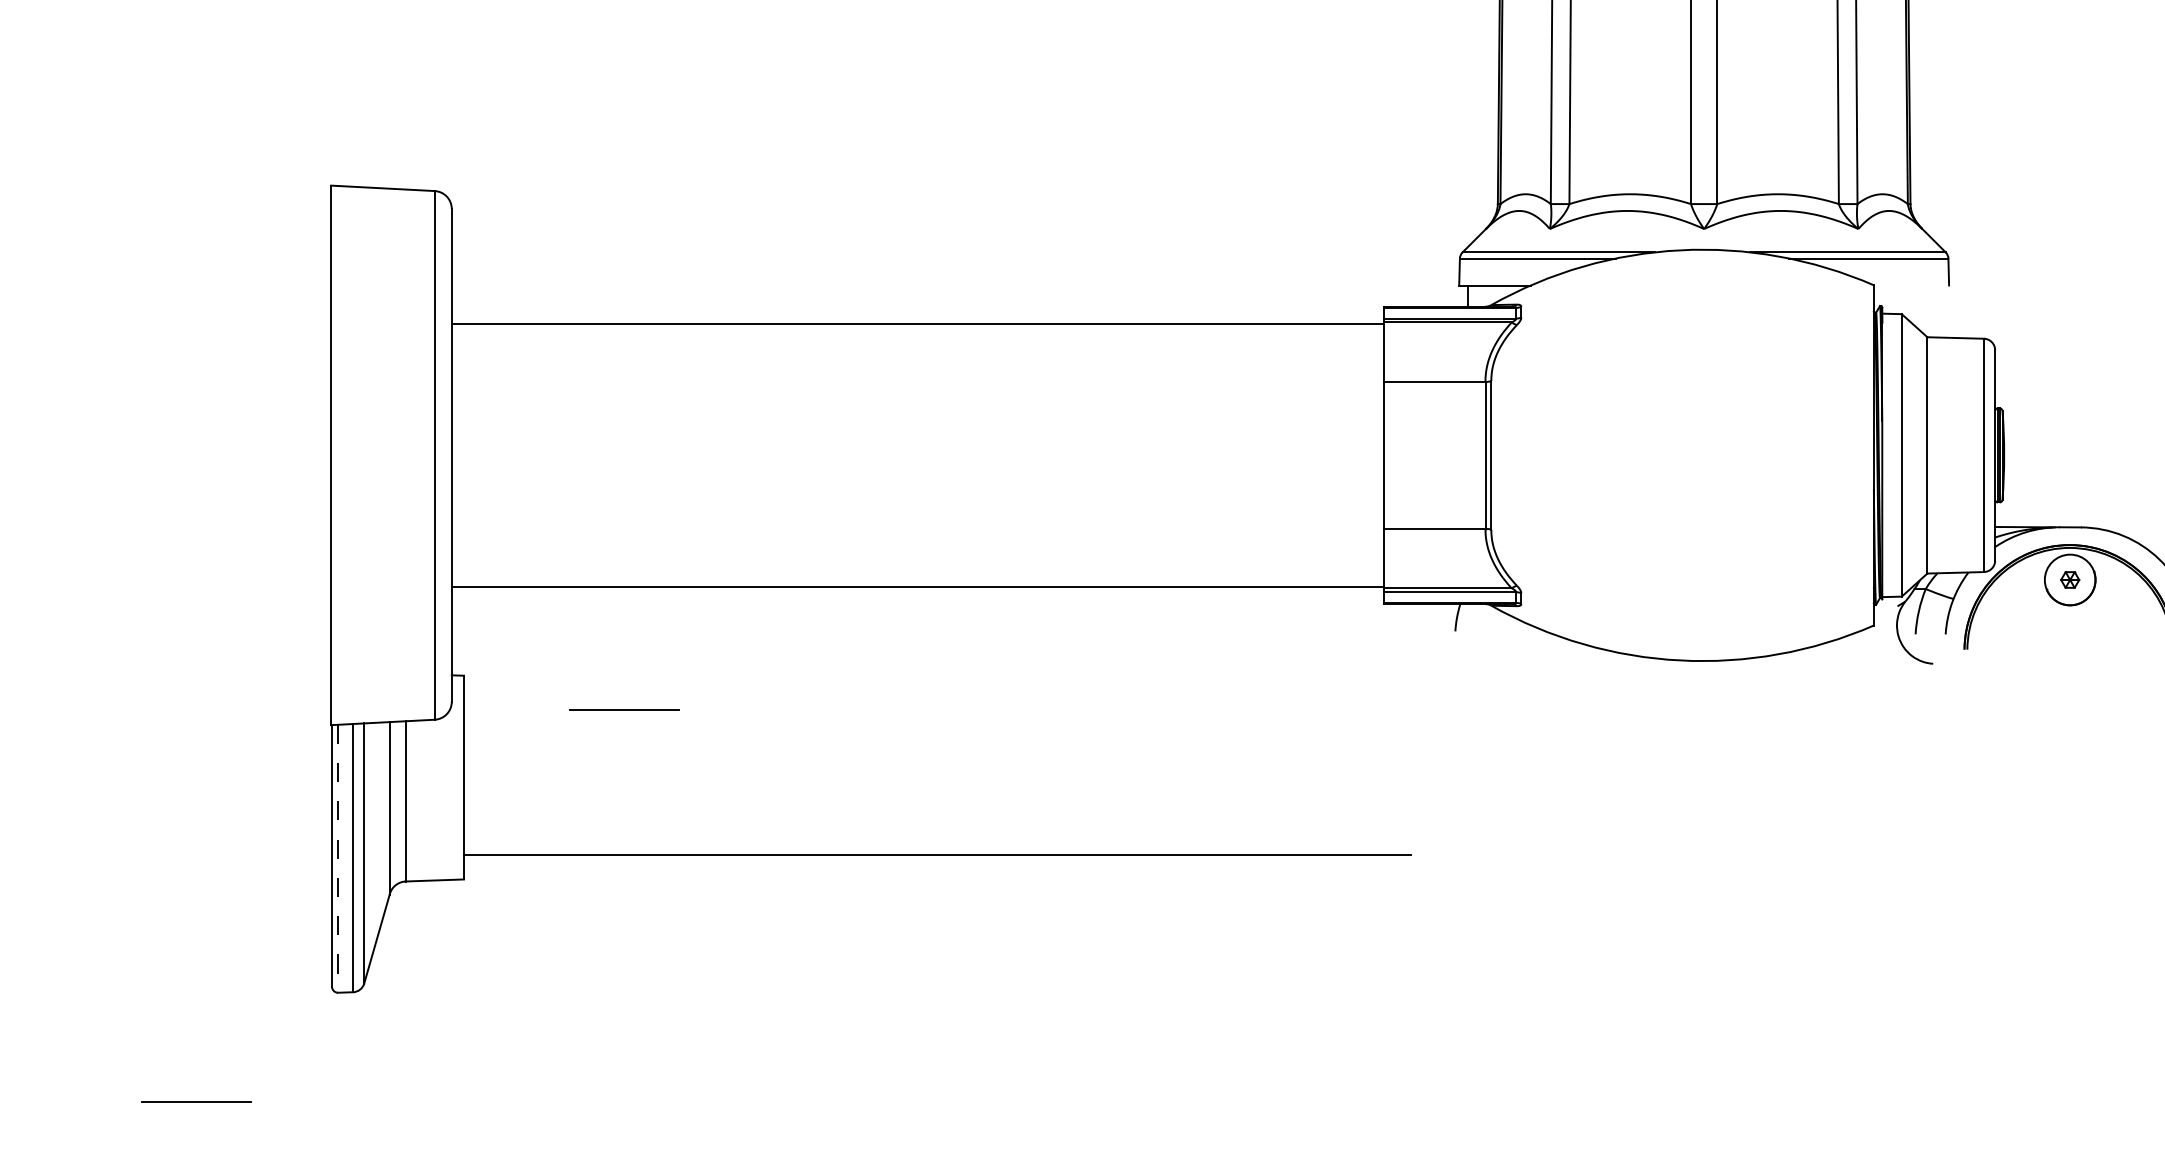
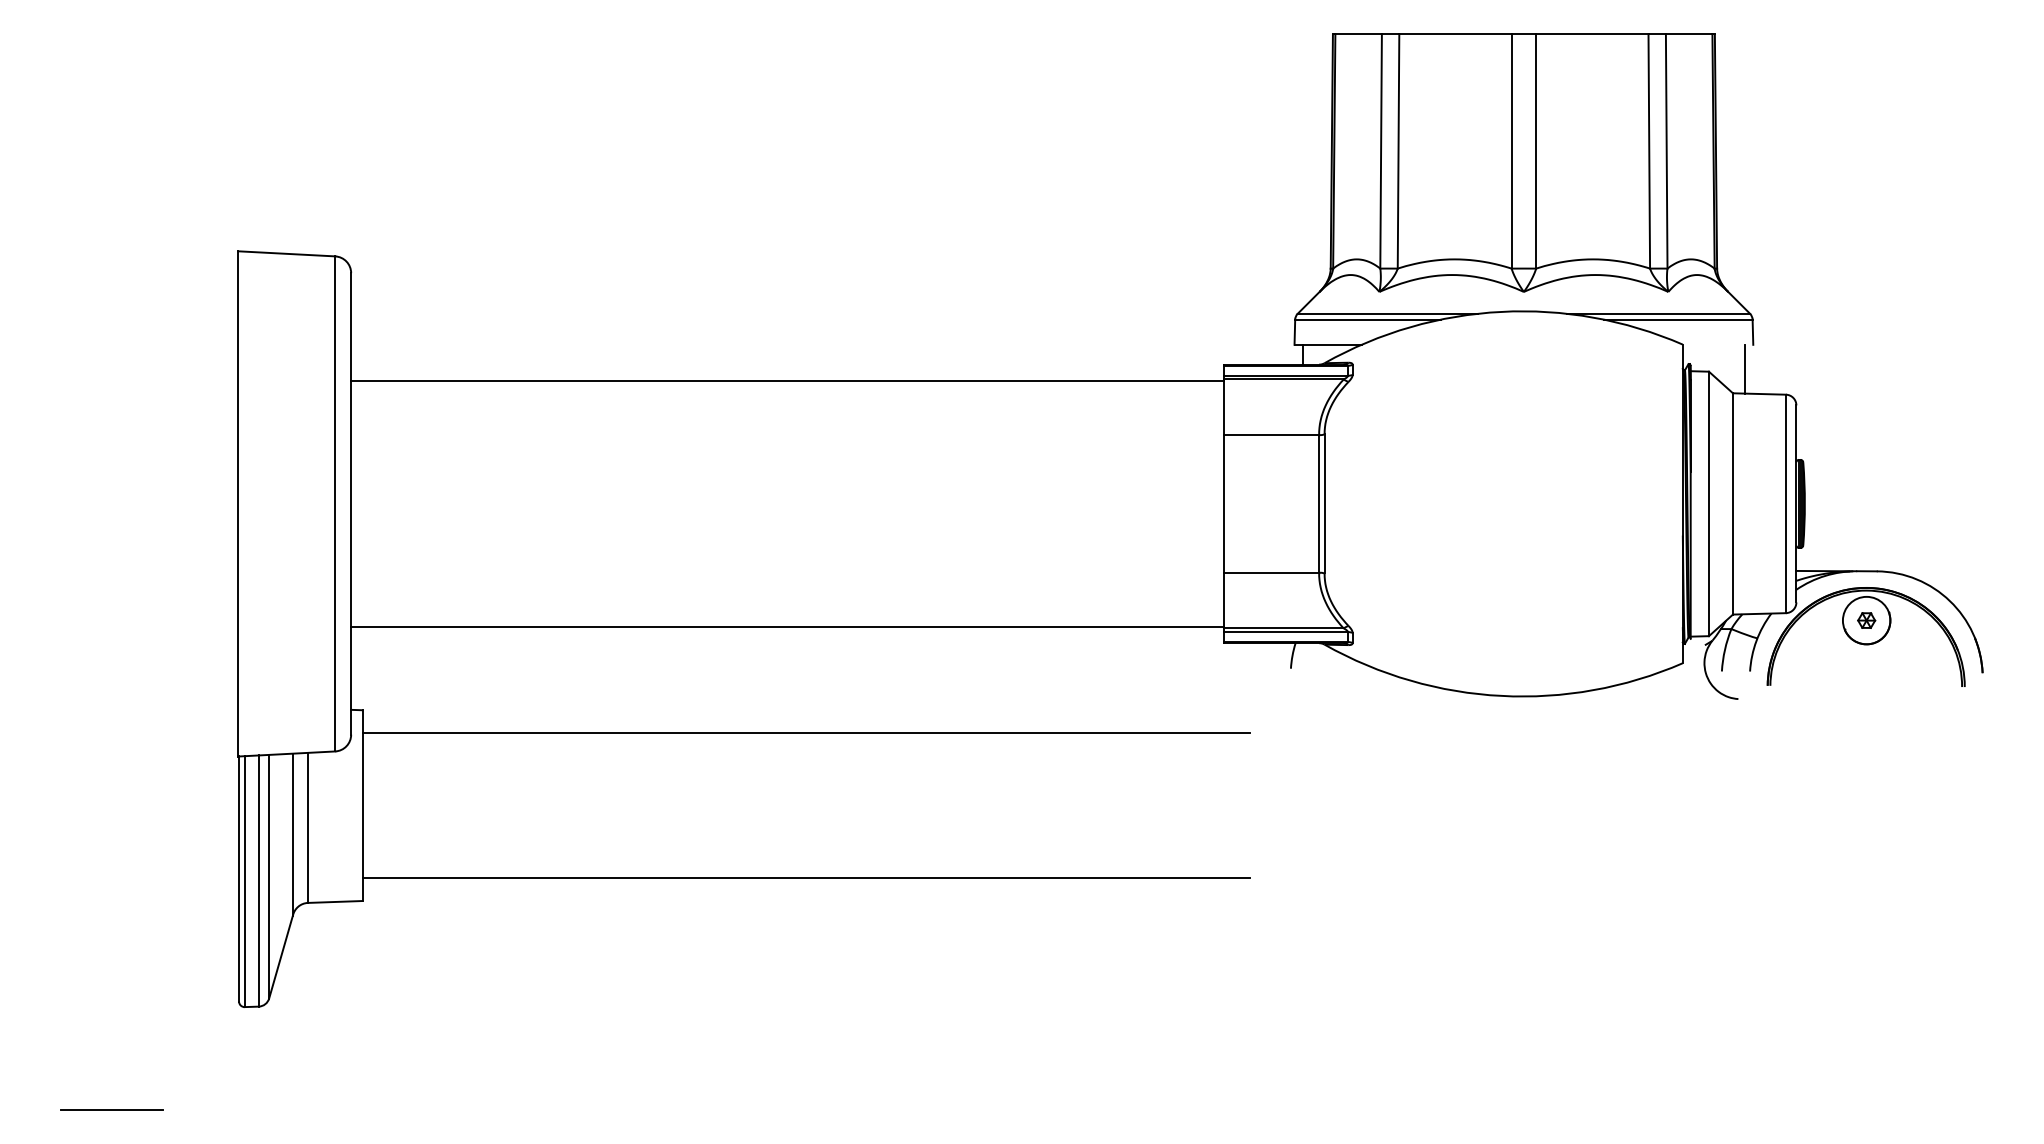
line: (1940, 310) -> (1745, 368), added
line: (936, 699) -> (805, 732), added
line: (624, 710) -> (512, 742), removed
line: (337, 859) -> (244, 882), dashed -> solid

